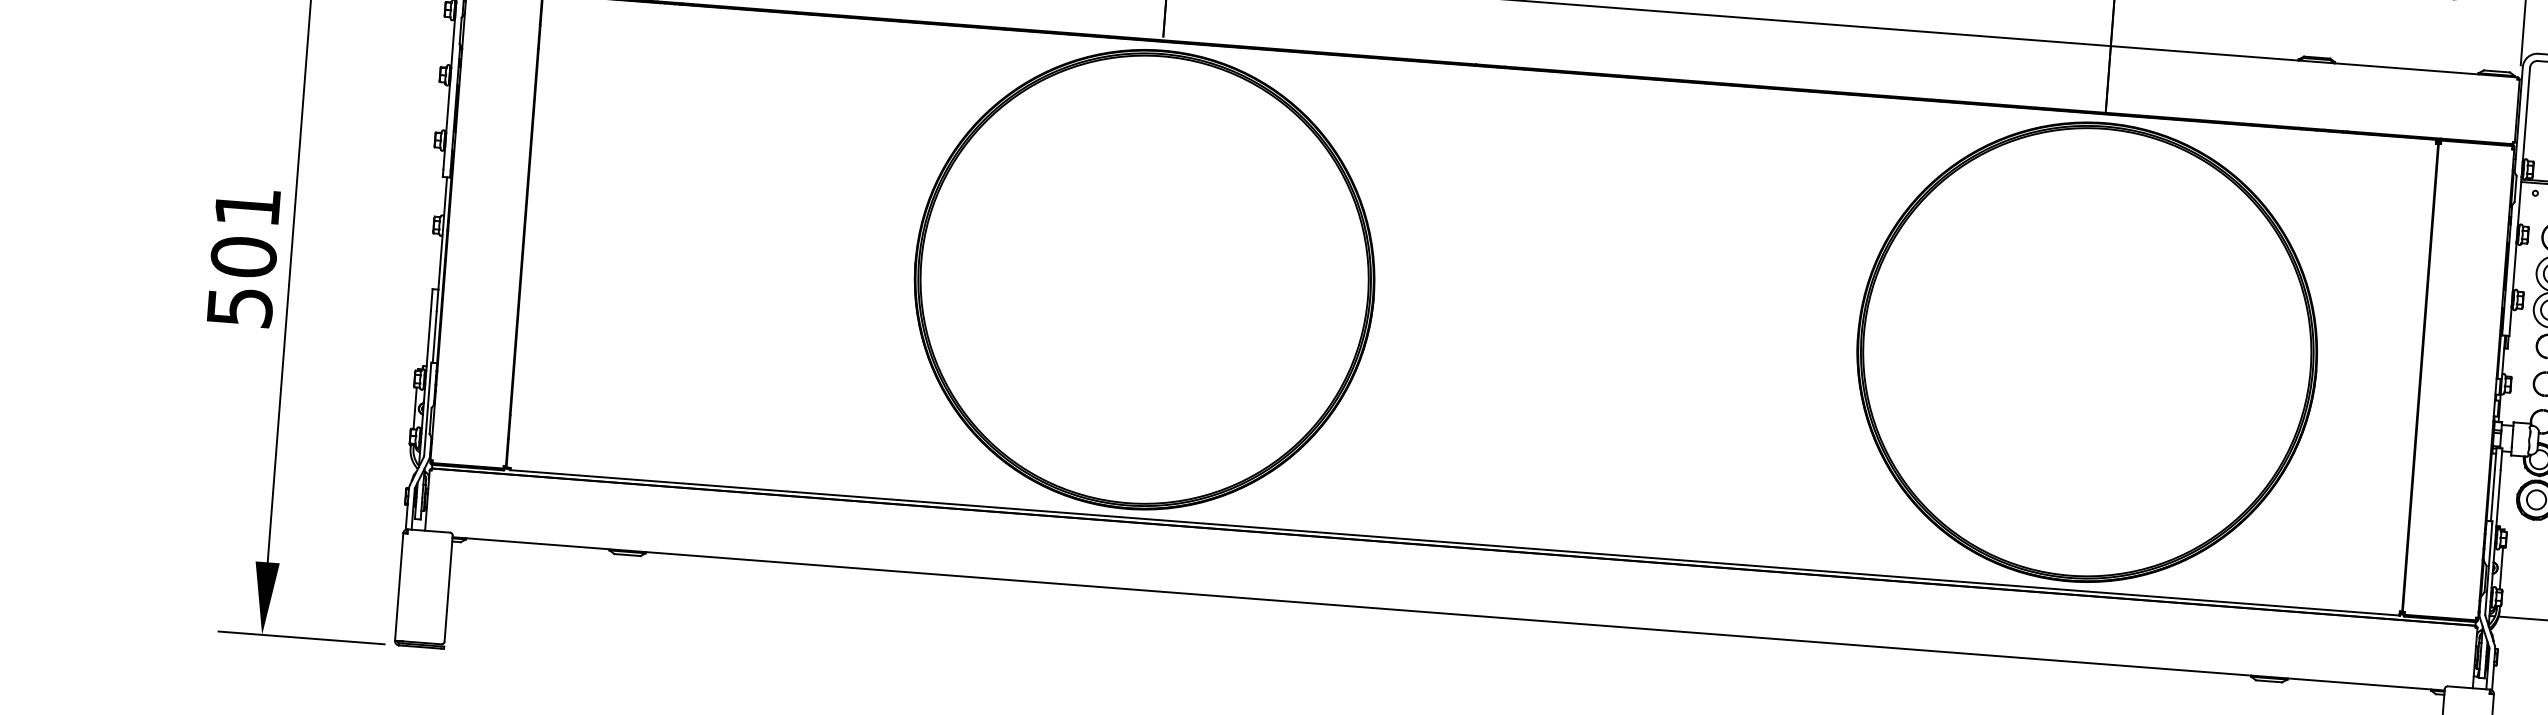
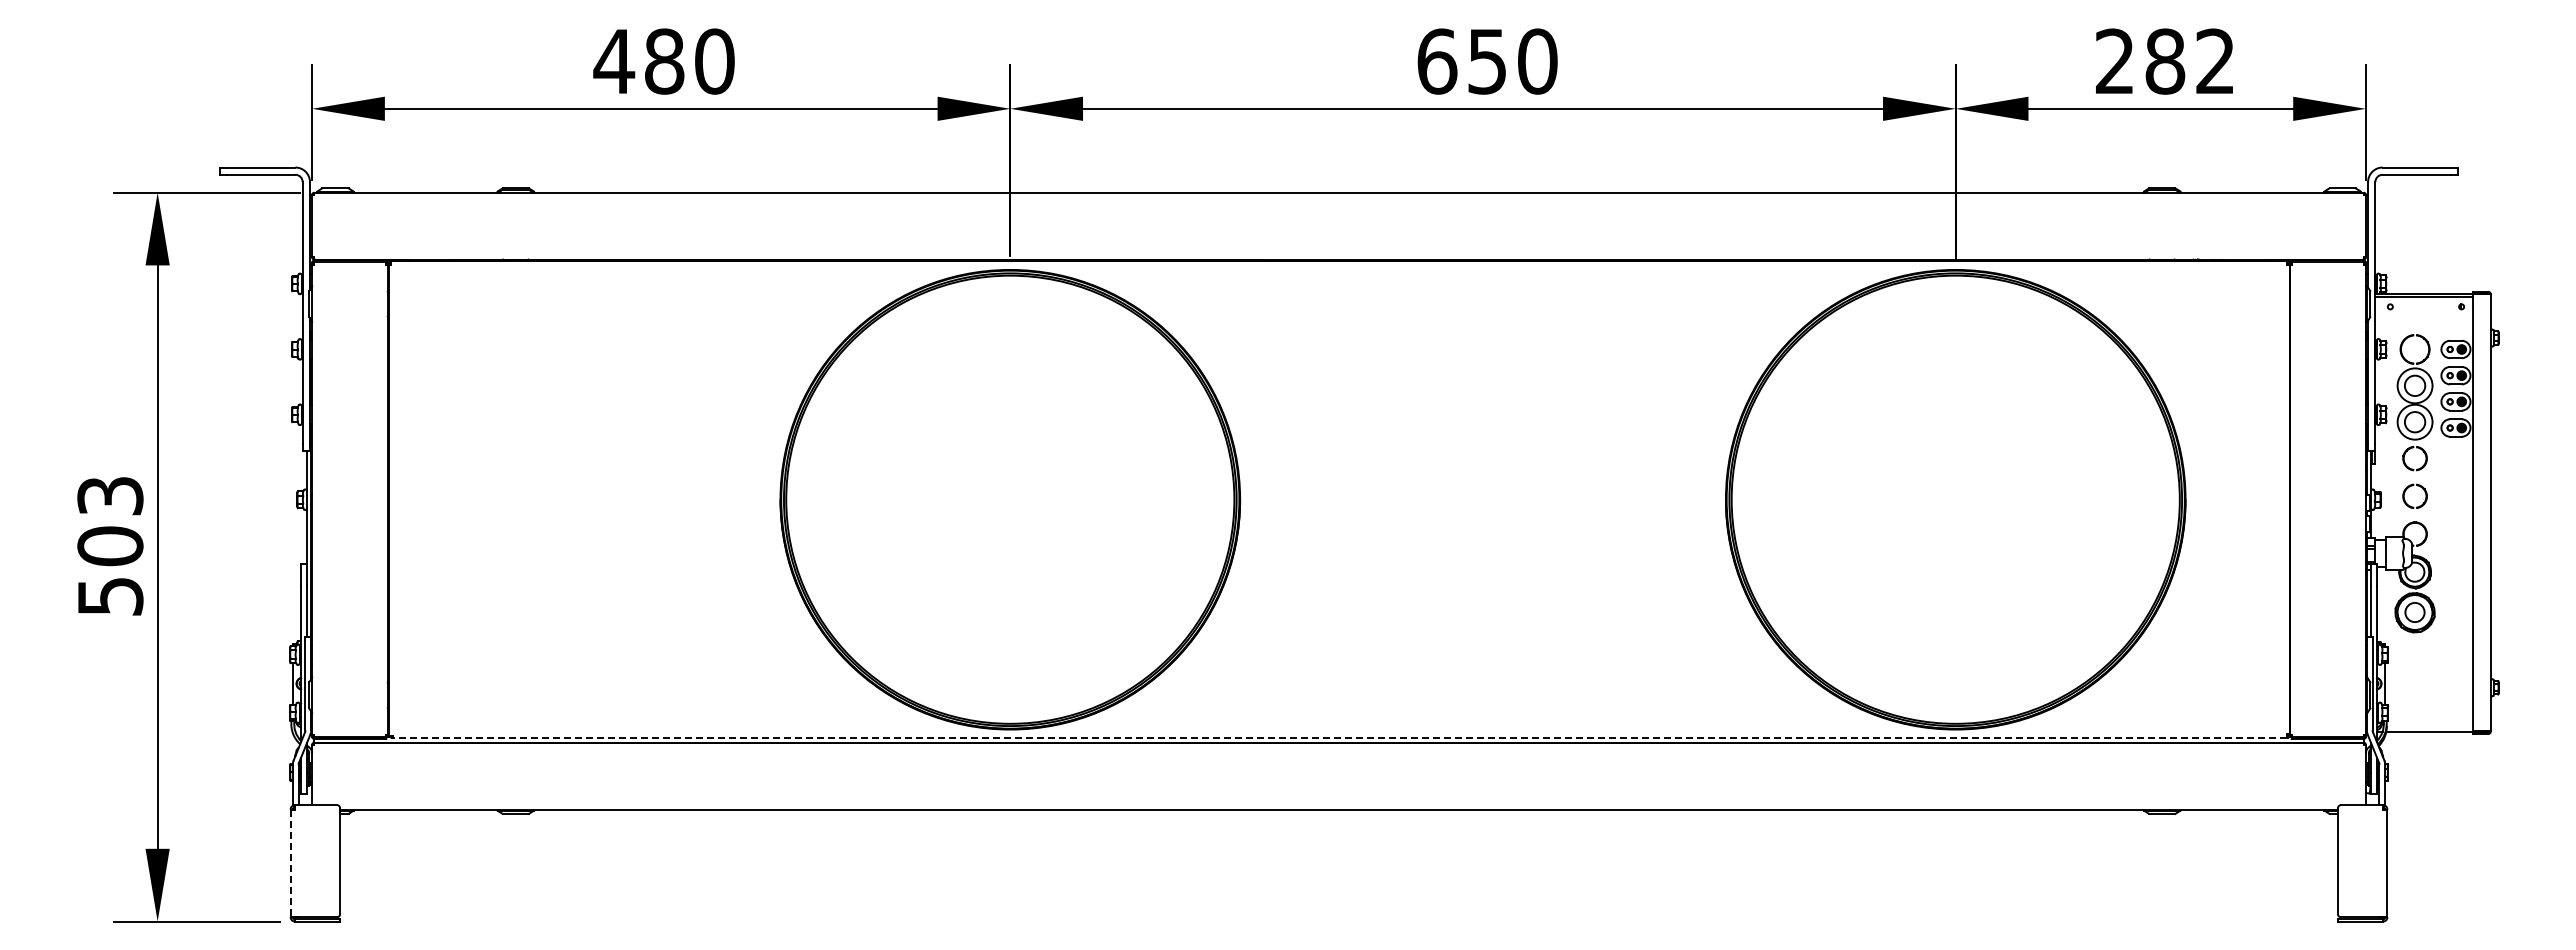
text: (247, 207) -> (110, 496), 501 -> 503
line: (1454, 543) -> (1339, 738), solid -> dashed
line: (399, 587) -> (290, 863), solid -> dashed

